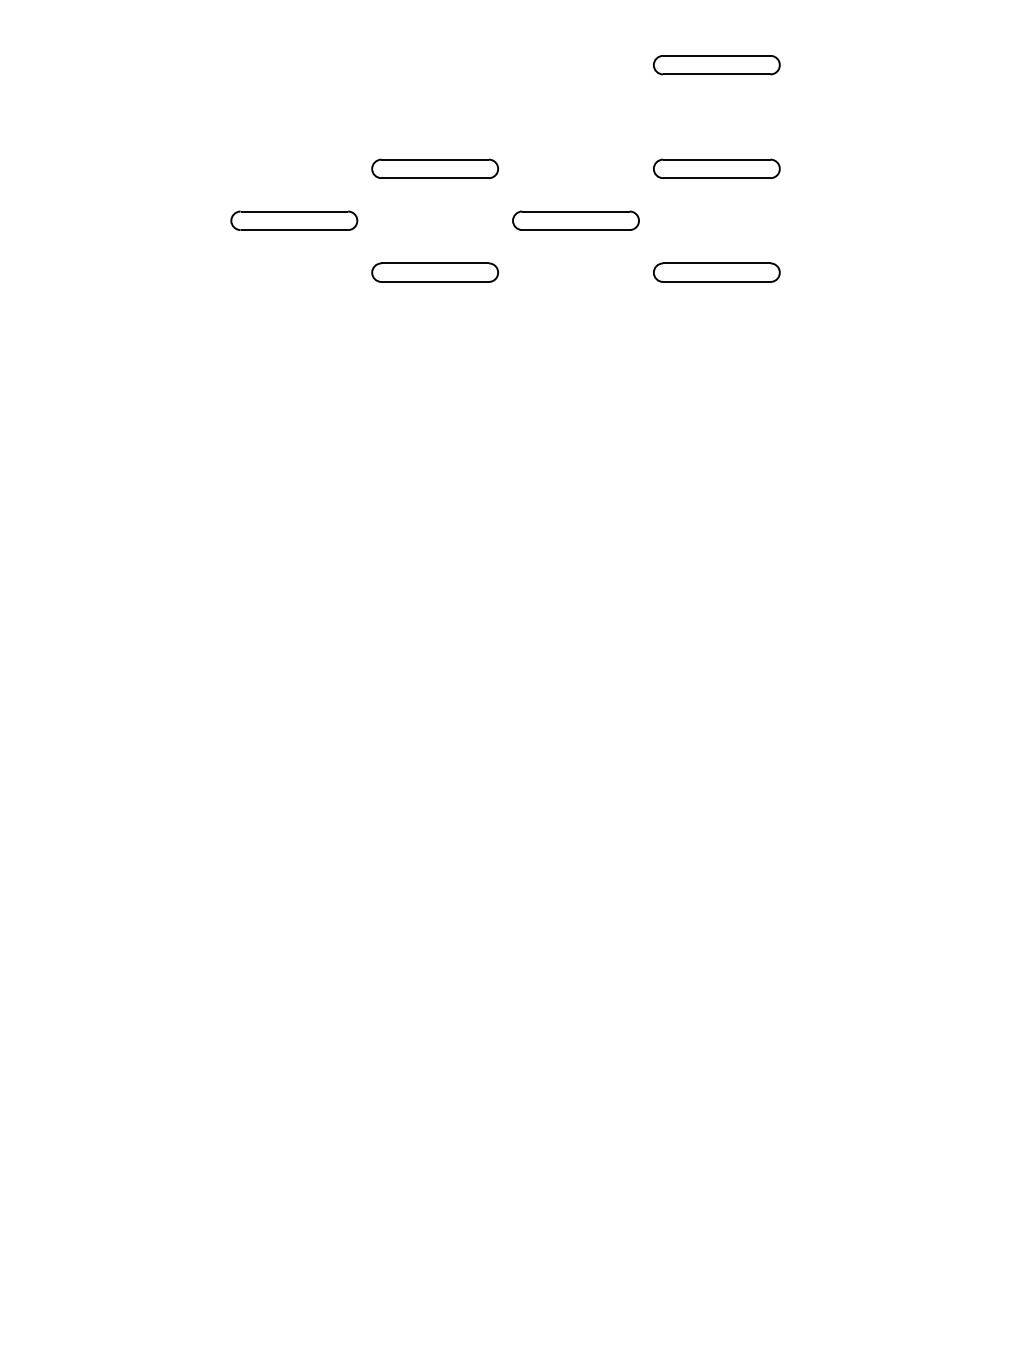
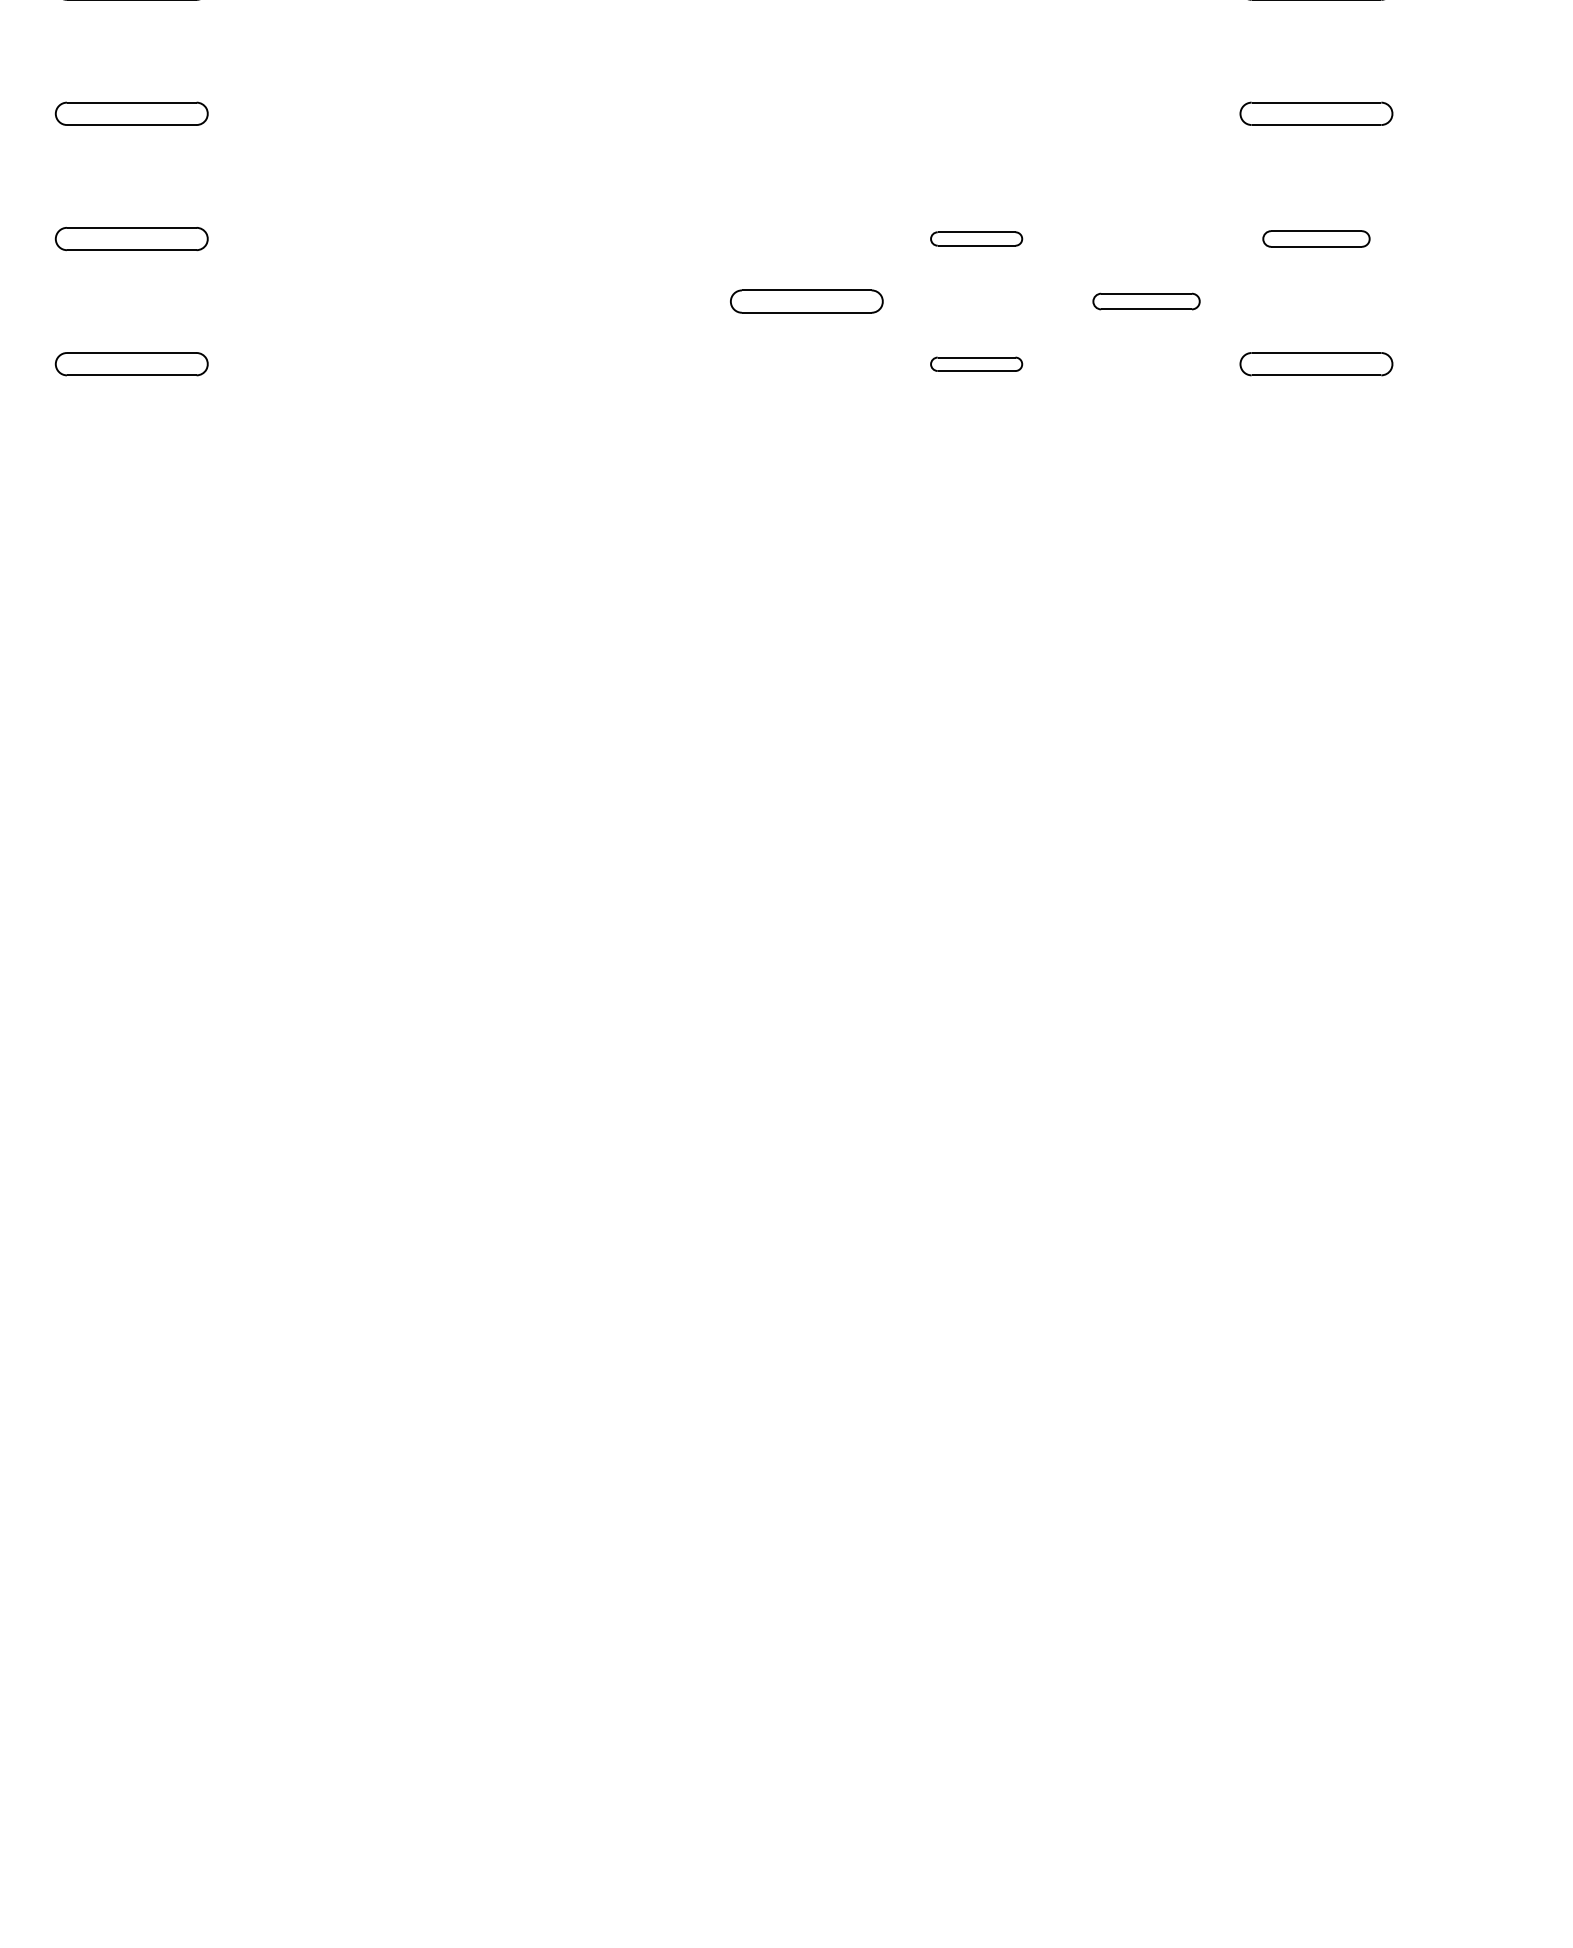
part: (434, 168) -> (976, 238), size x0.6
part: (716, 168) -> (1316, 238), size x0.7
part: (575, 220) -> (1146, 301), size x0.7
part: (434, 272) -> (976, 364), size x0.6

